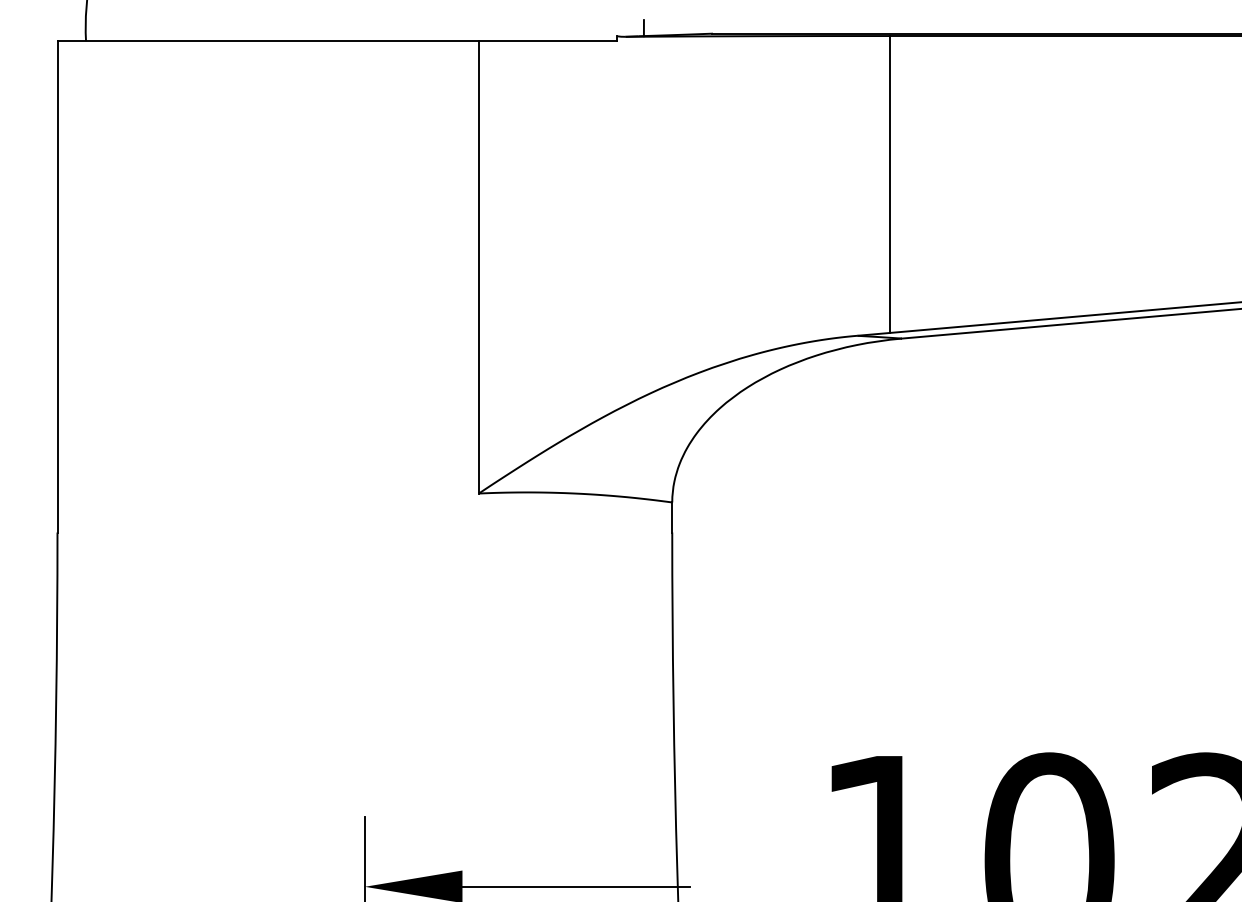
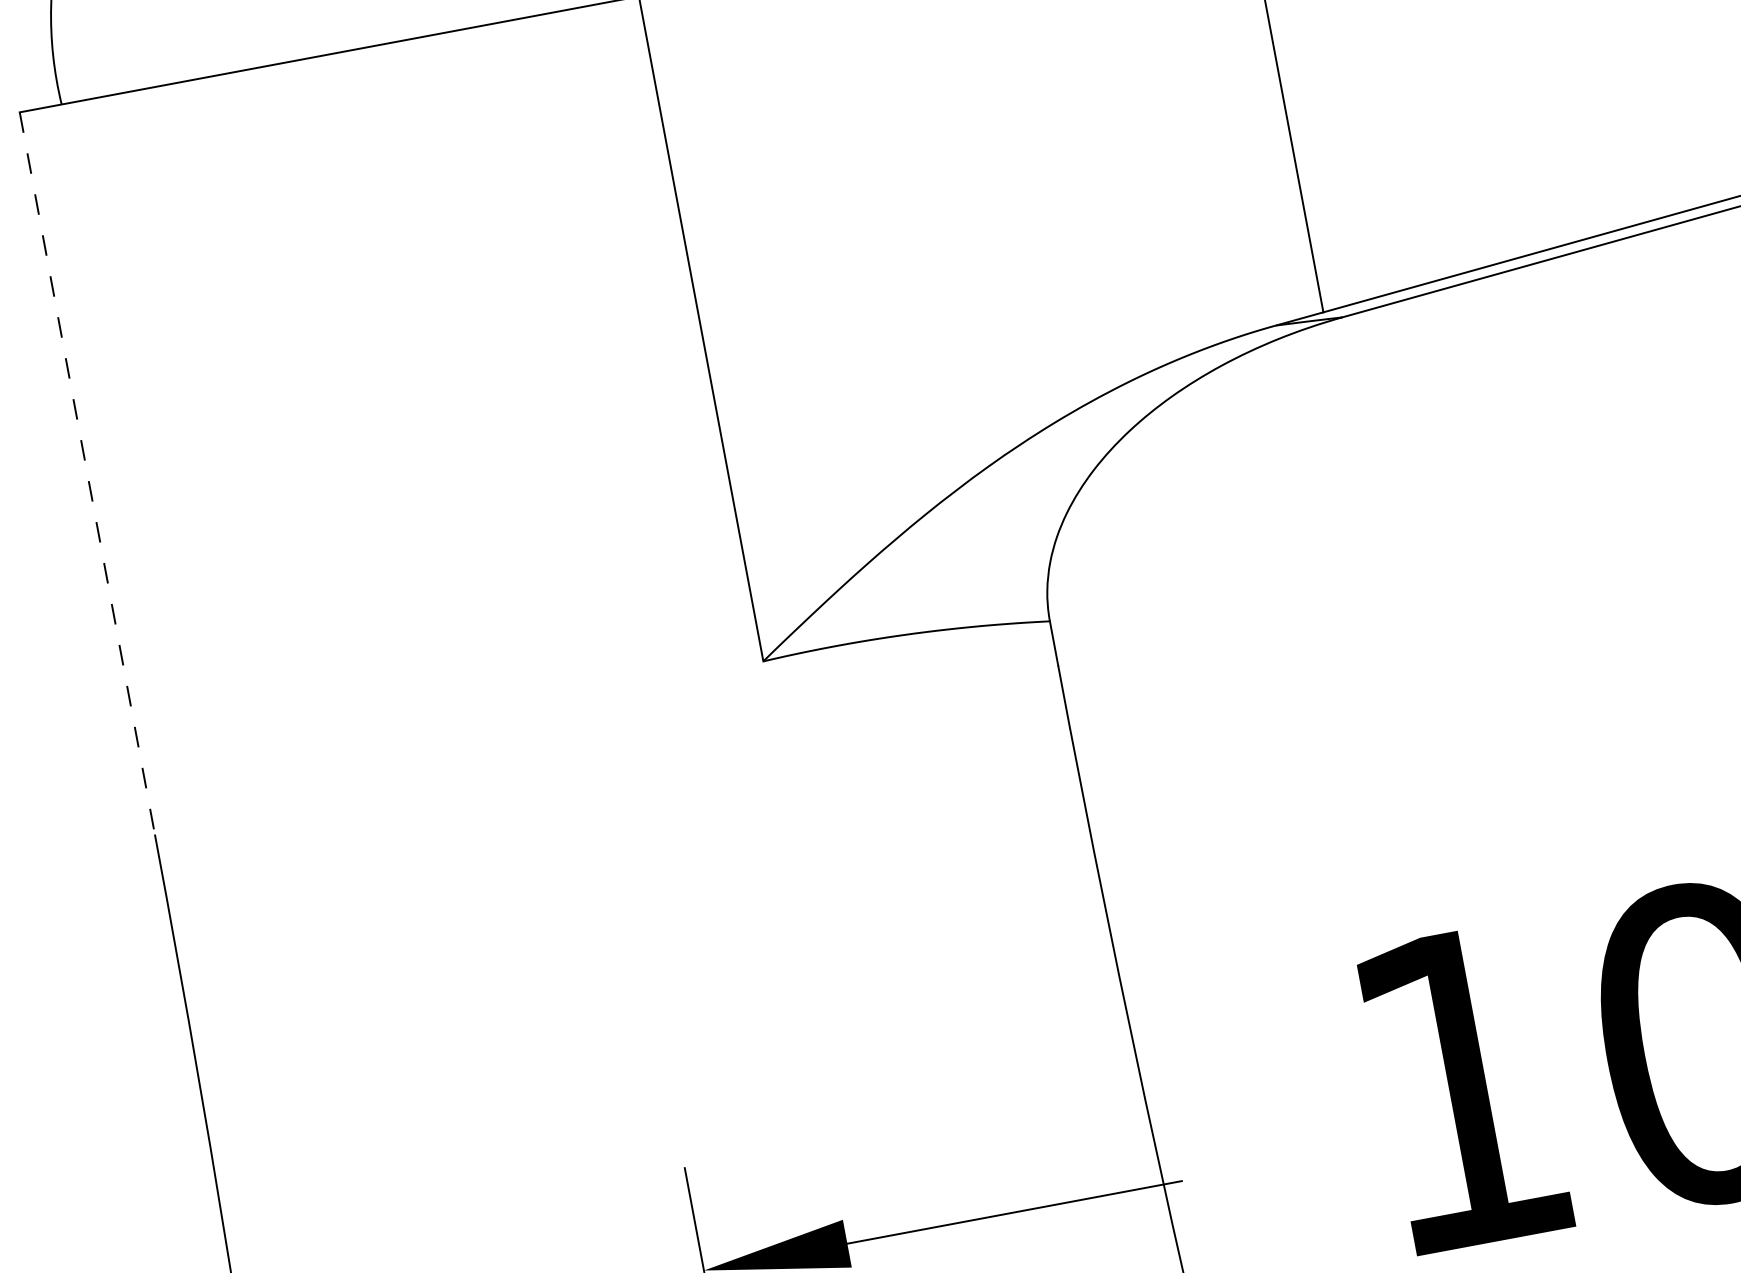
line: (57, 286) -> (87, 473), solid -> dashed

